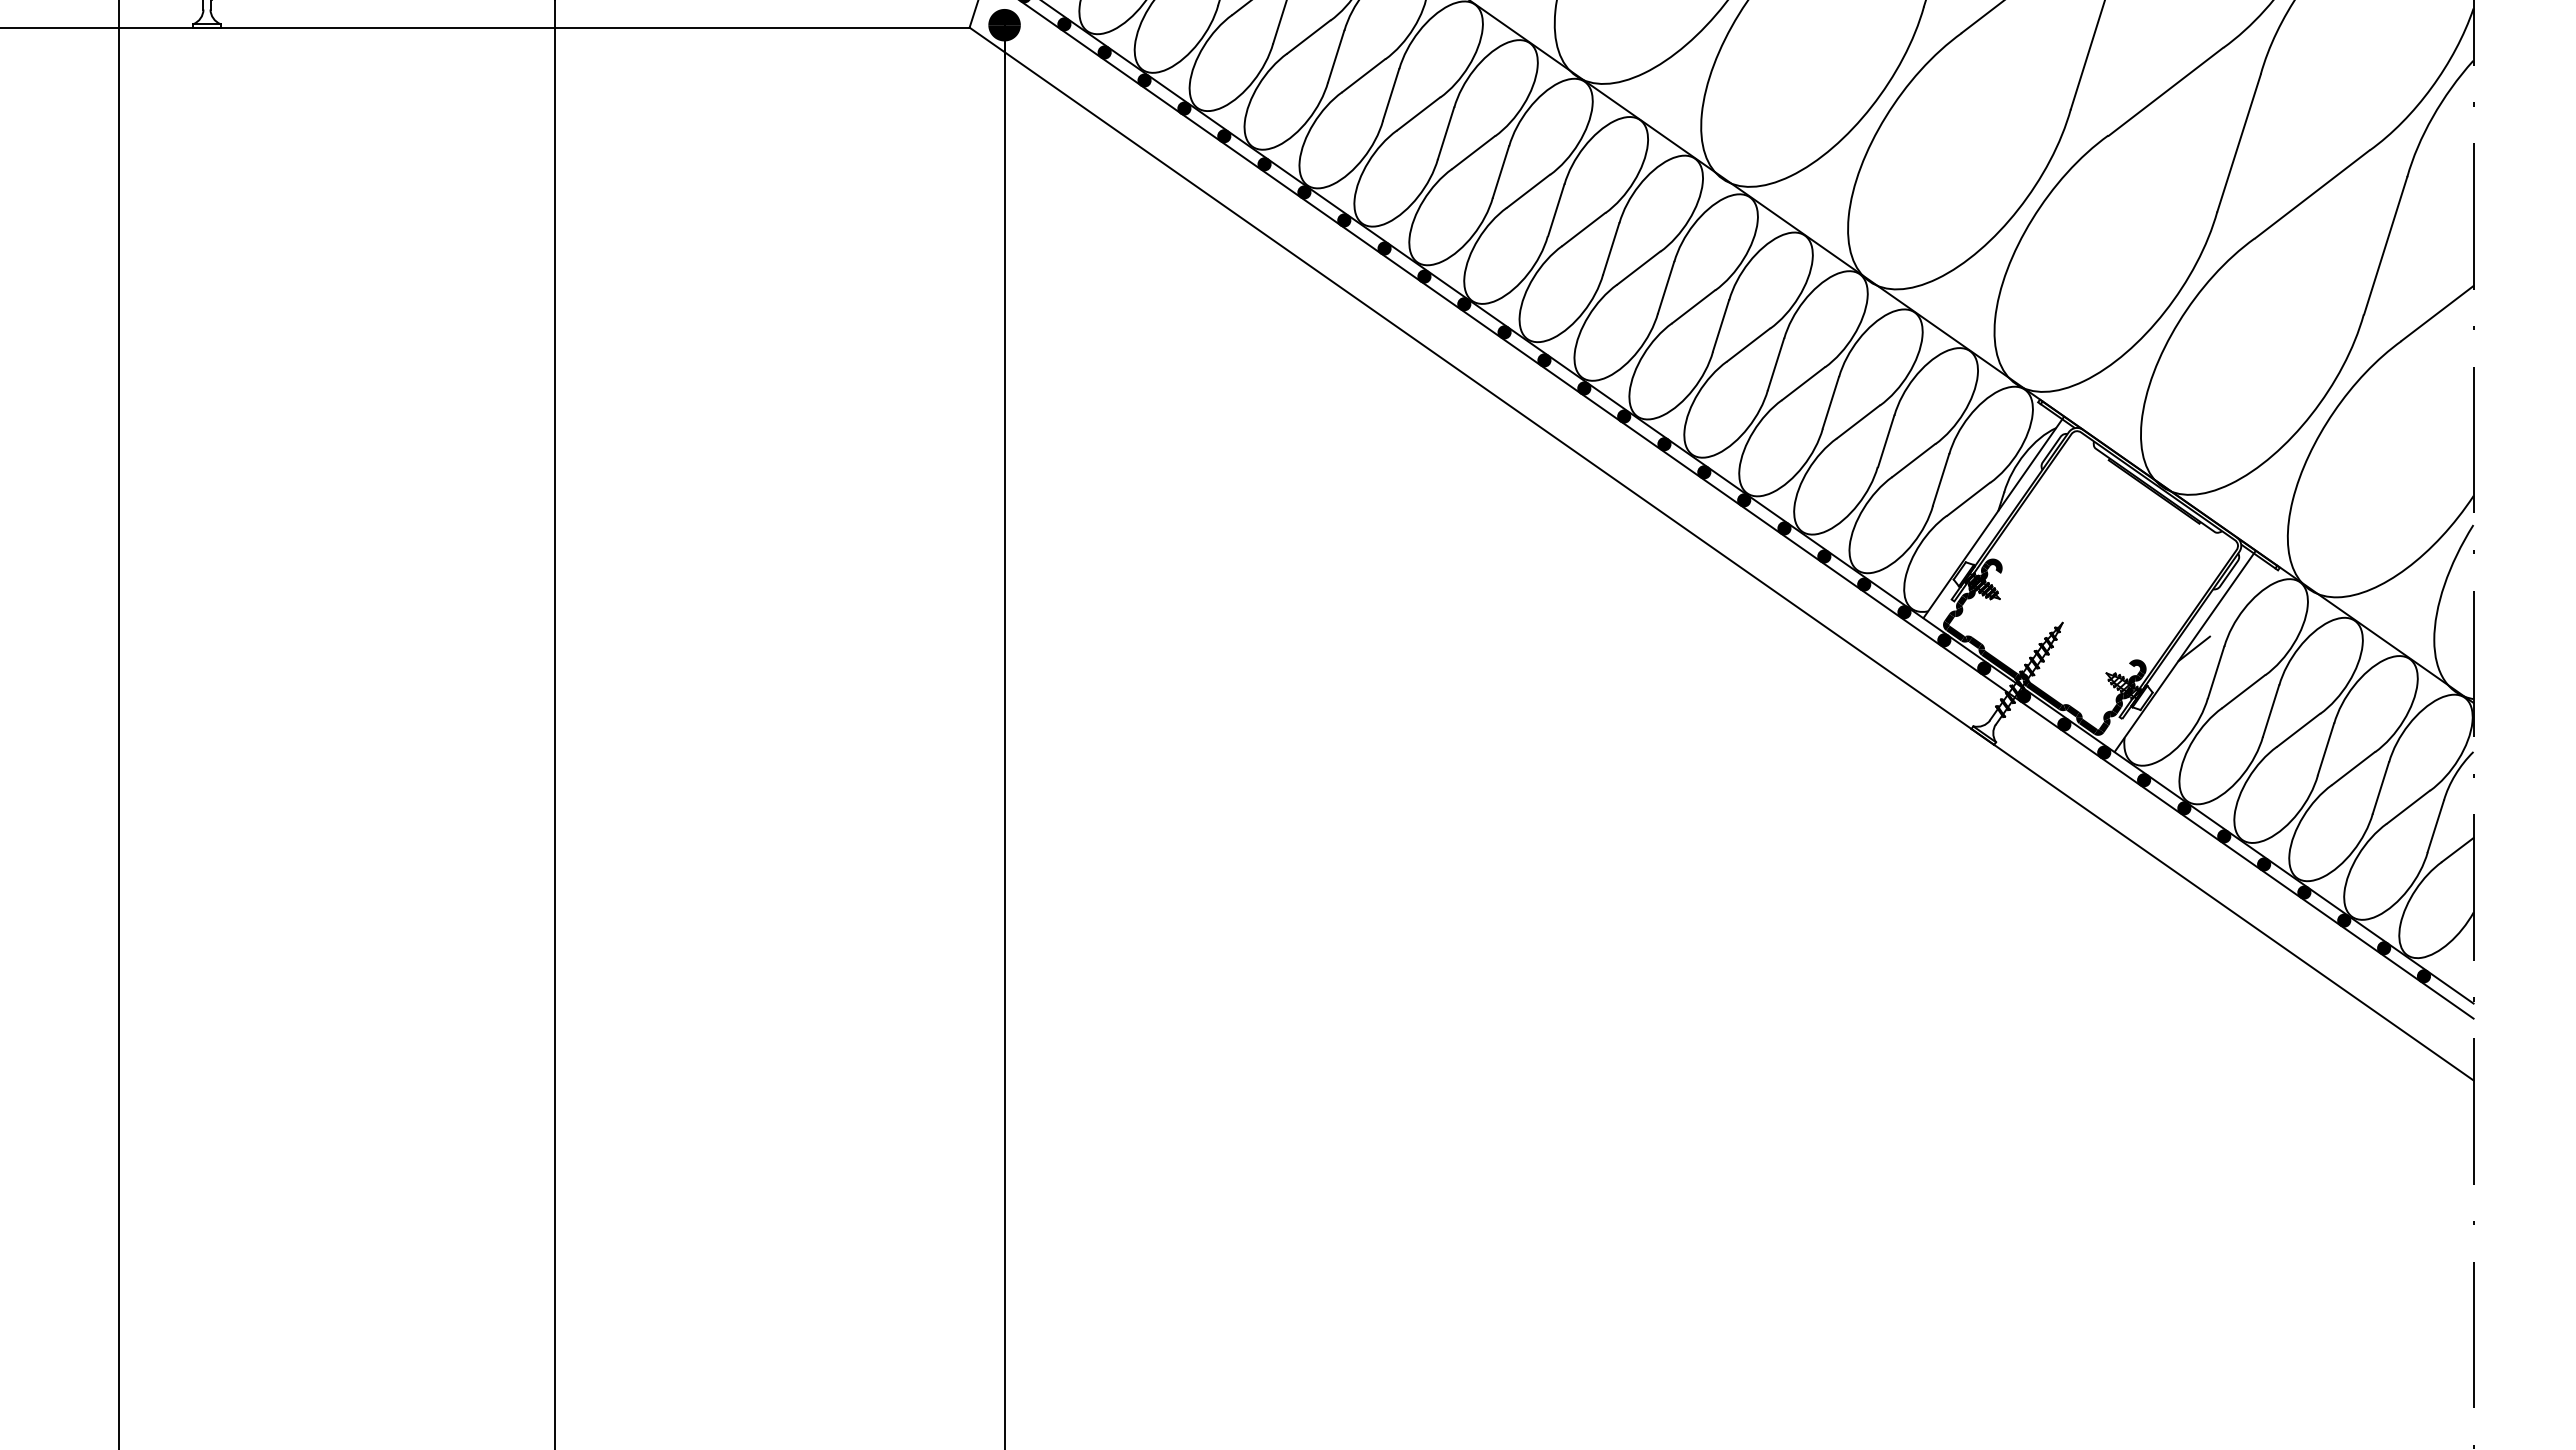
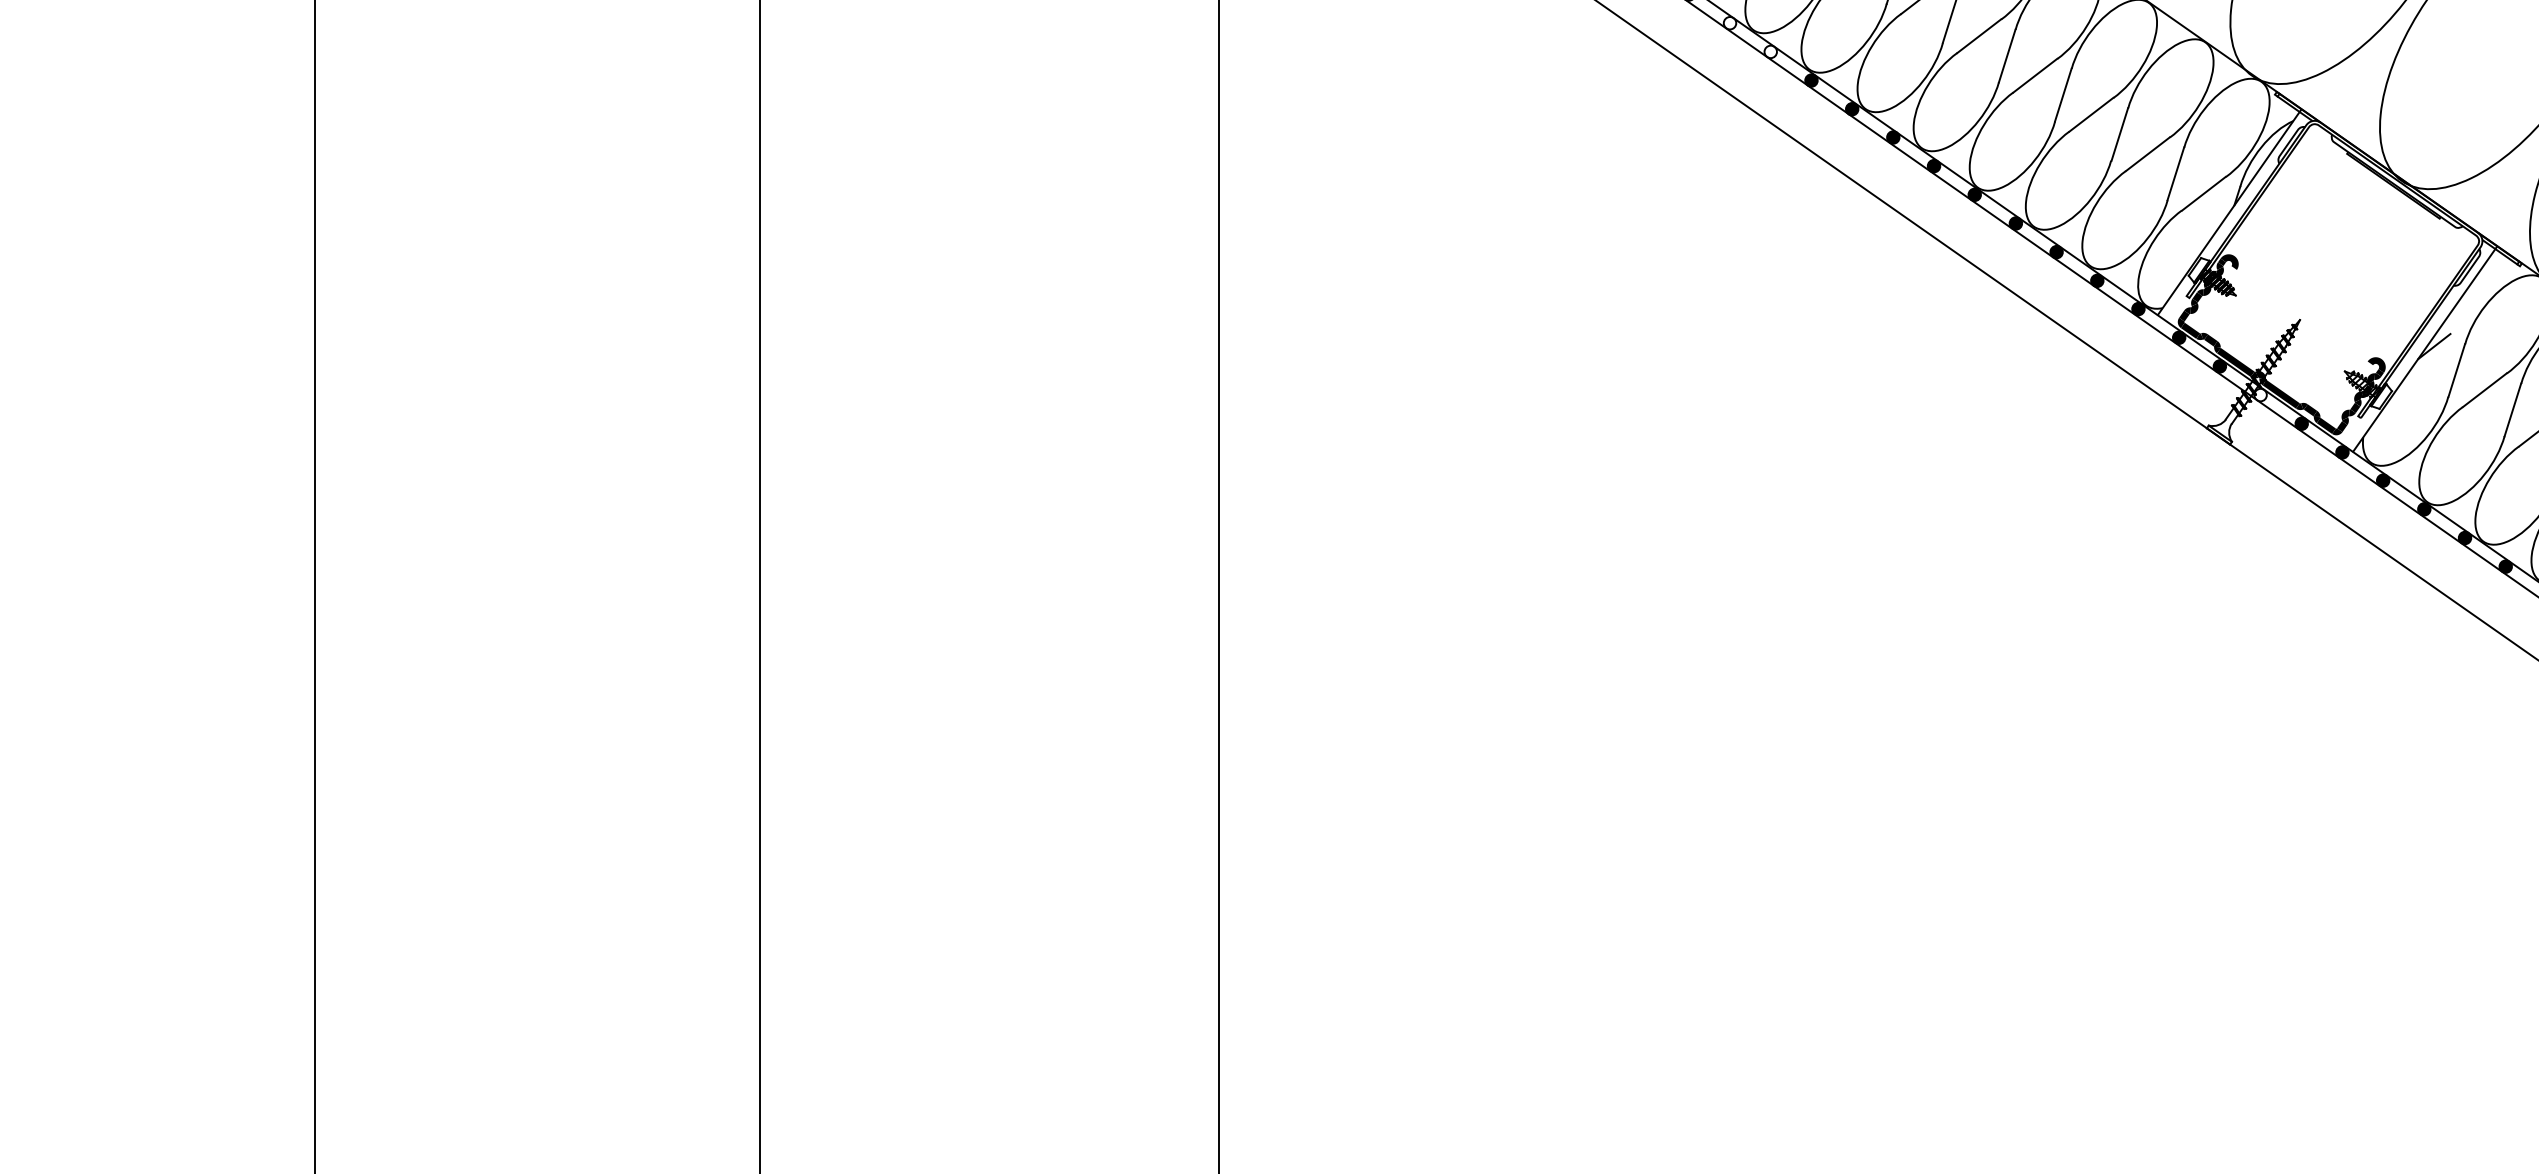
fill: (1504, 332) -> (1729, 23), removed
fill: (1544, 360) -> (1770, 51), removed
fill: (2023, 696) -> (2260, 395), removed

